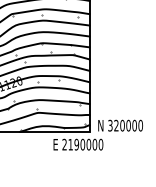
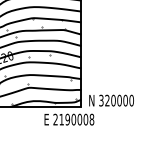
text: (100, 144) -> (91, 119), 2190000 -> 2190008

